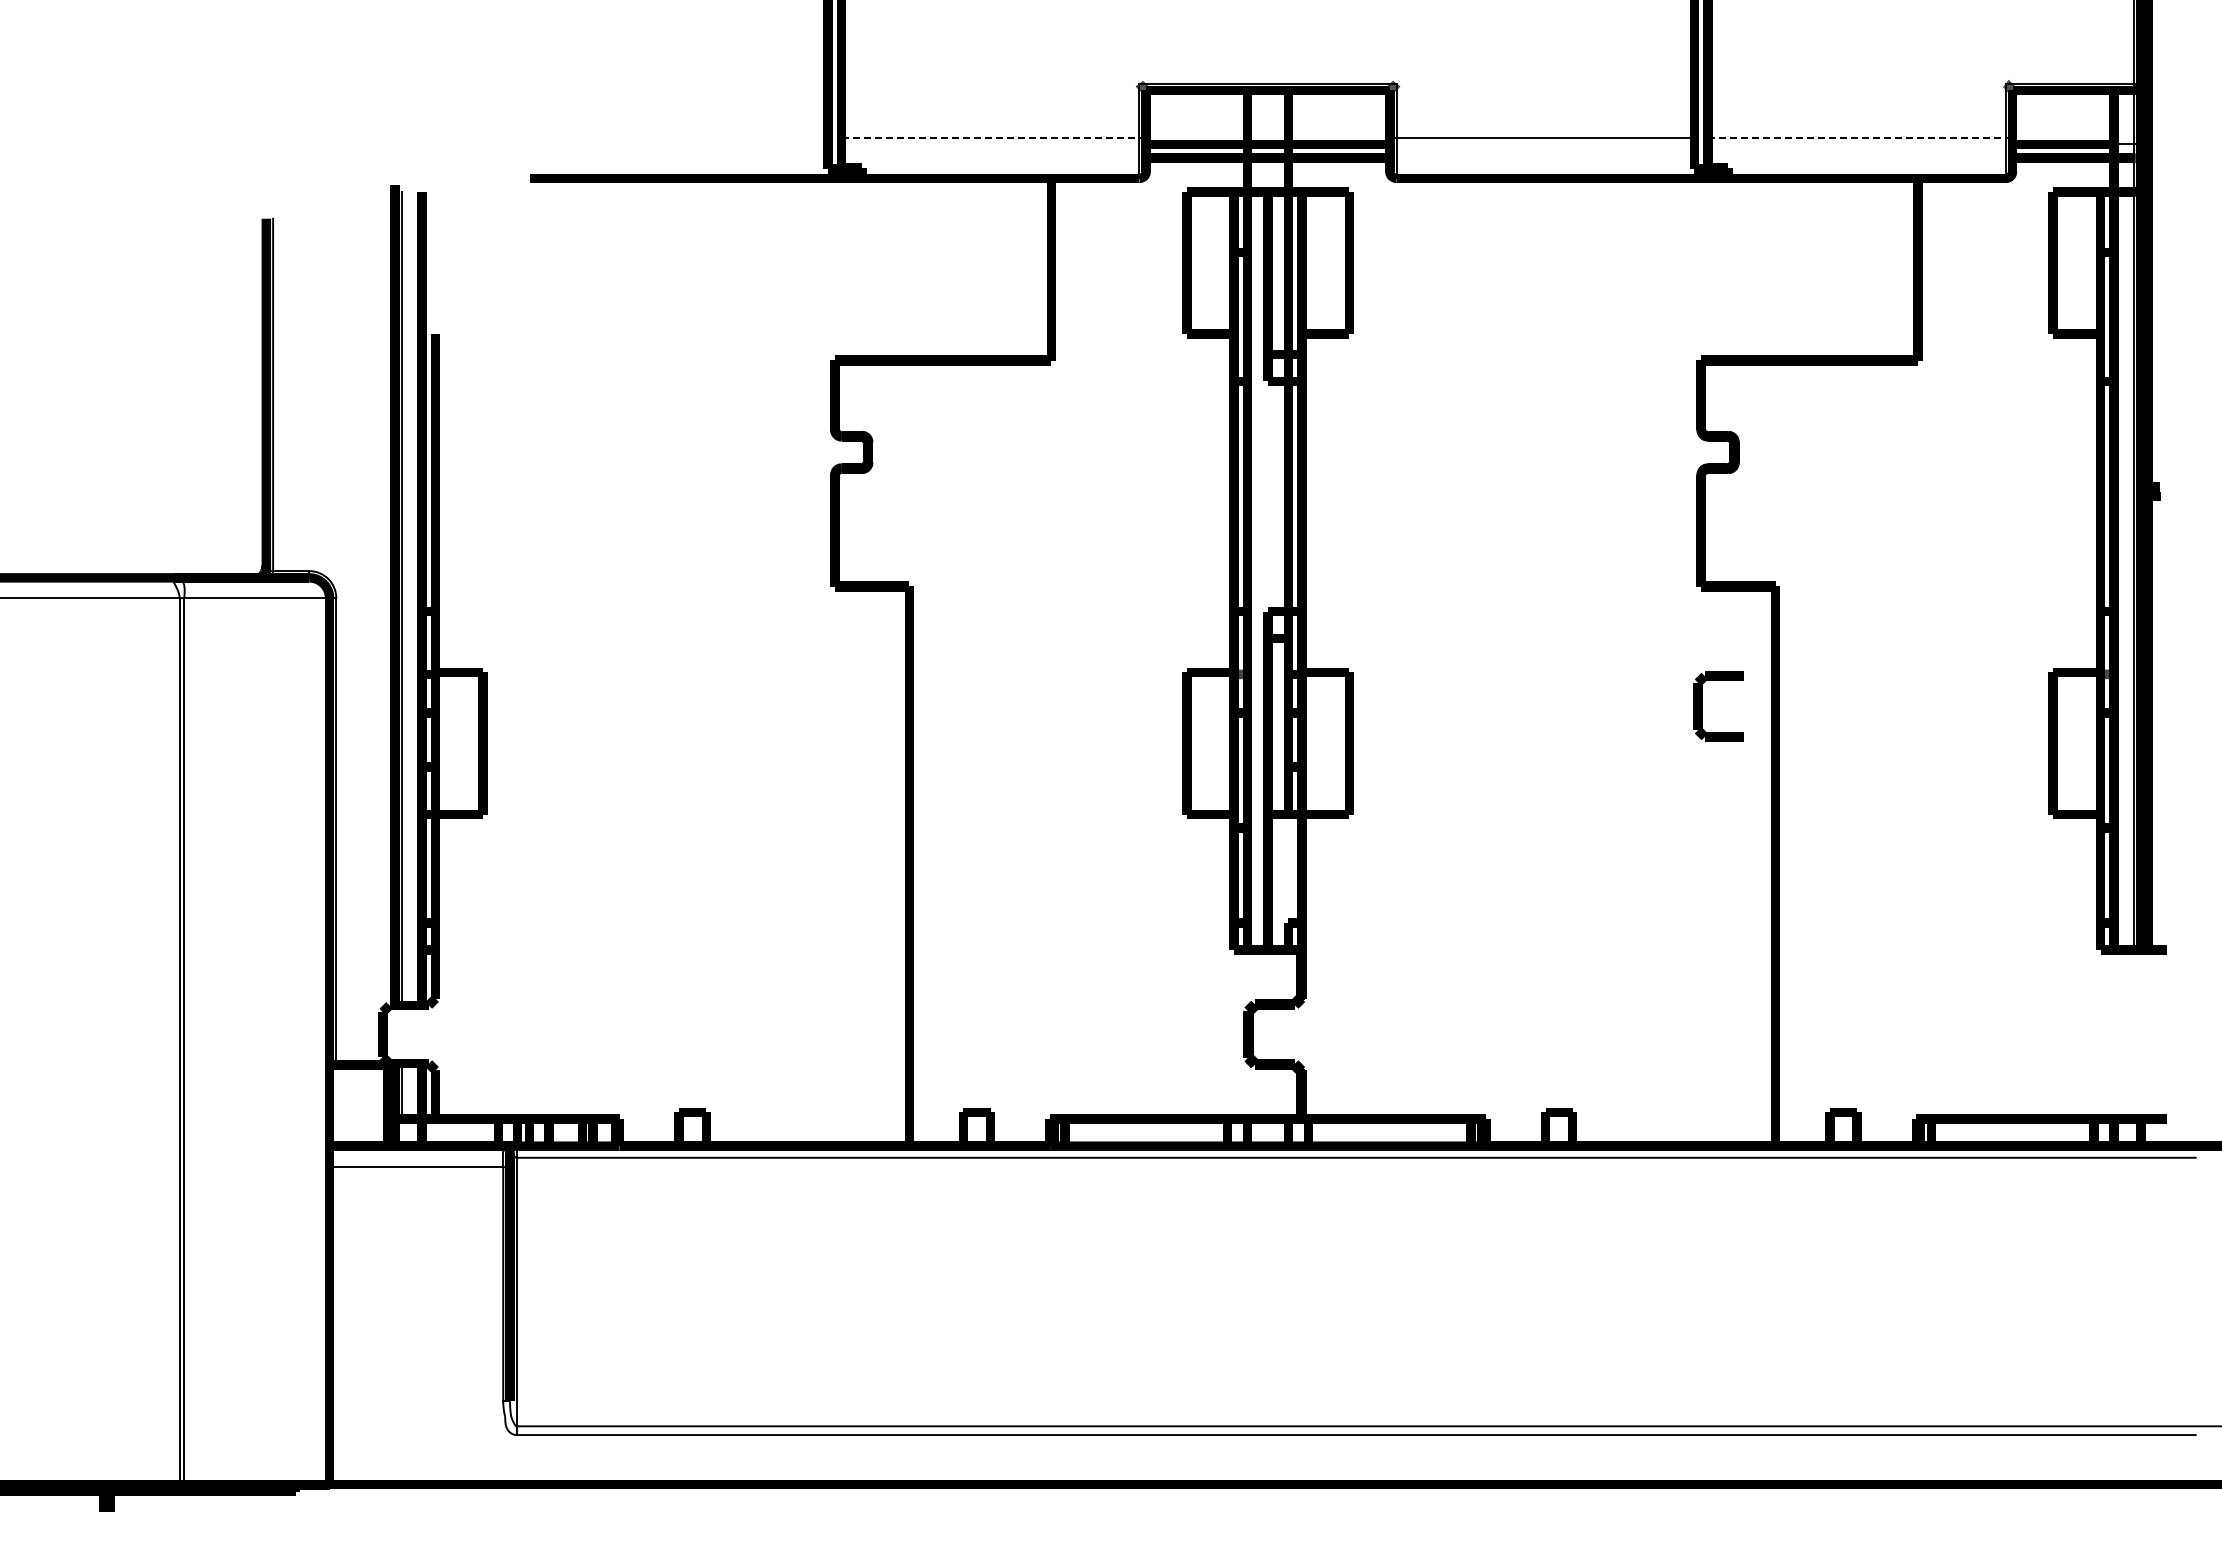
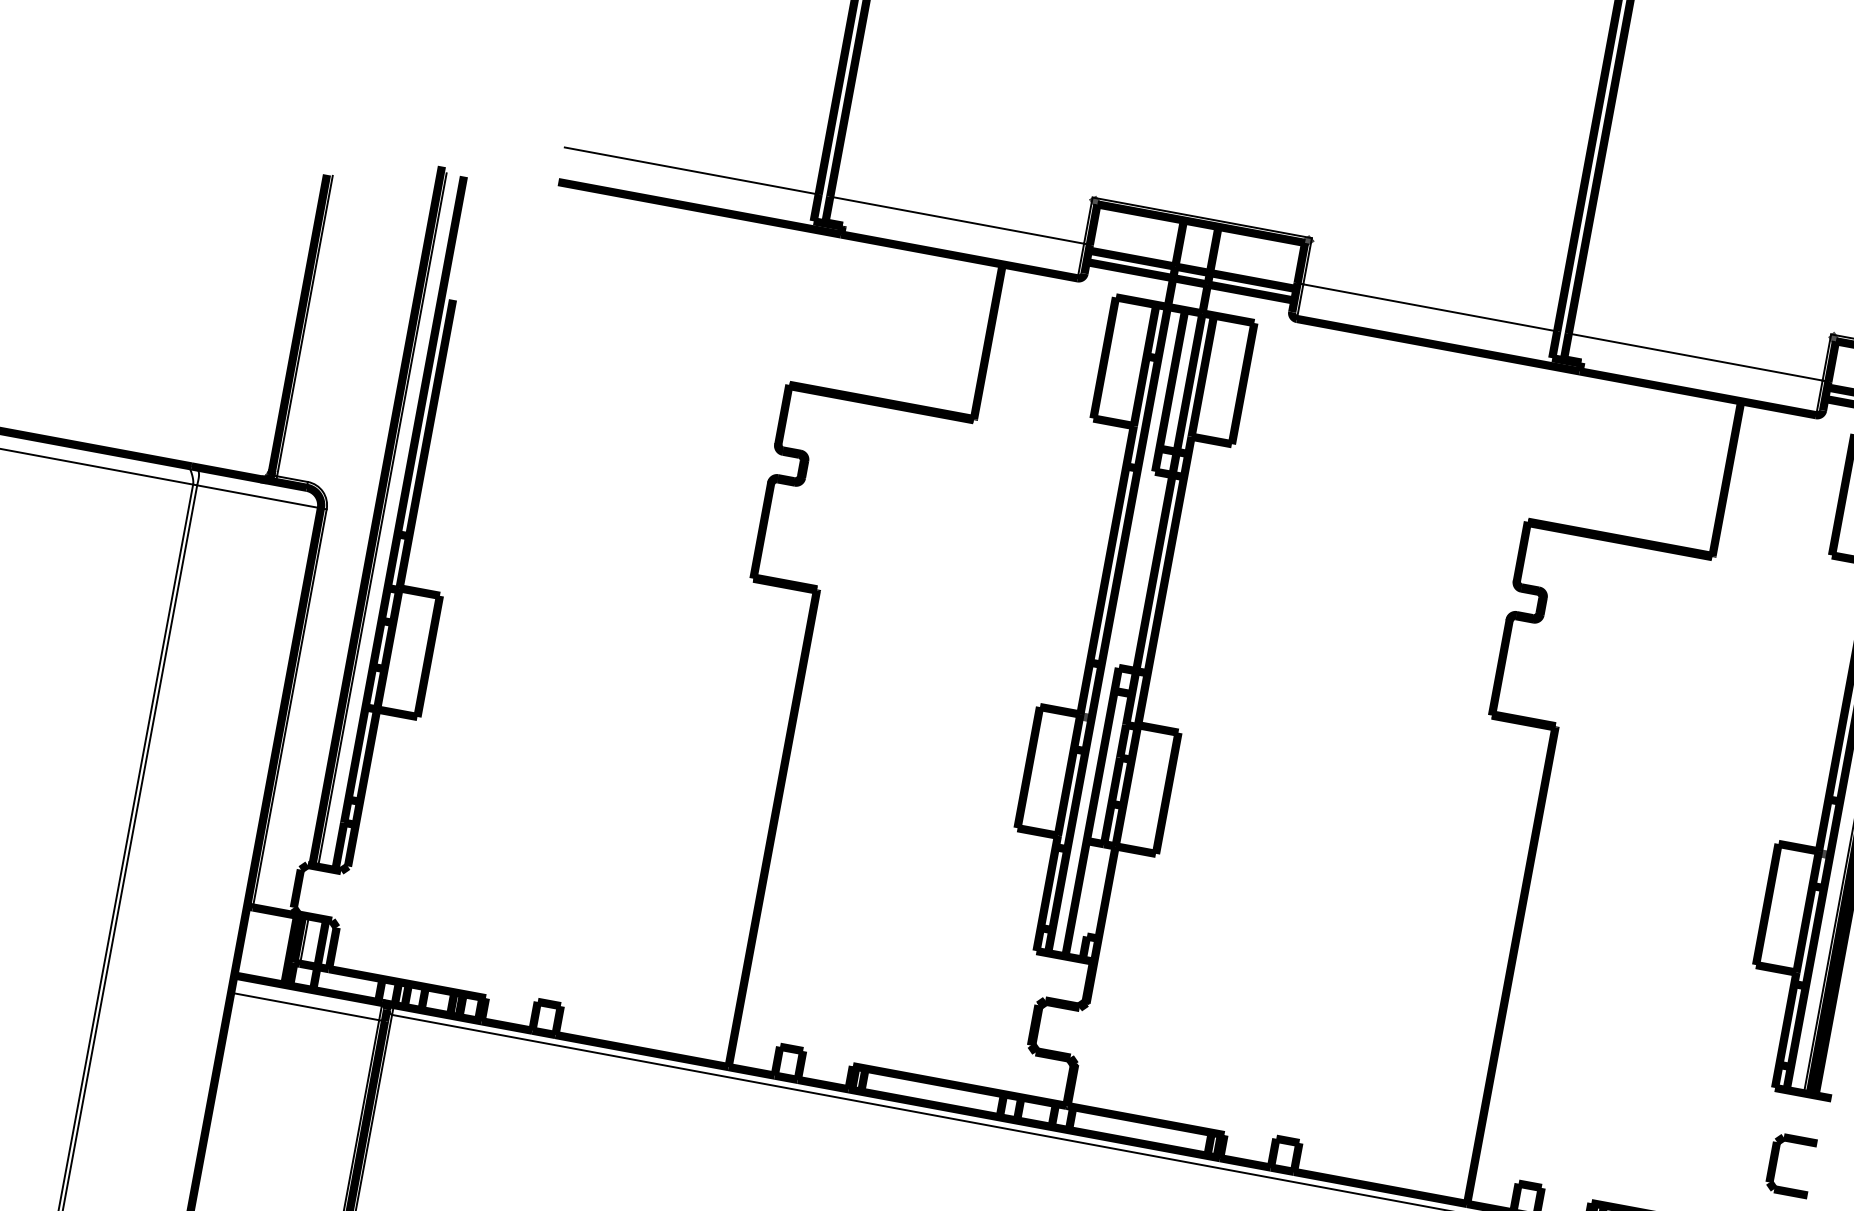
line: (679, 137) -> (692, 170), added
line: (990, 137) -> (957, 219), dashed -> solid
line: (1856, 137) -> (1695, 356), dashed -> solid
part: (1702, 706) -> (1777, 1162), moved

